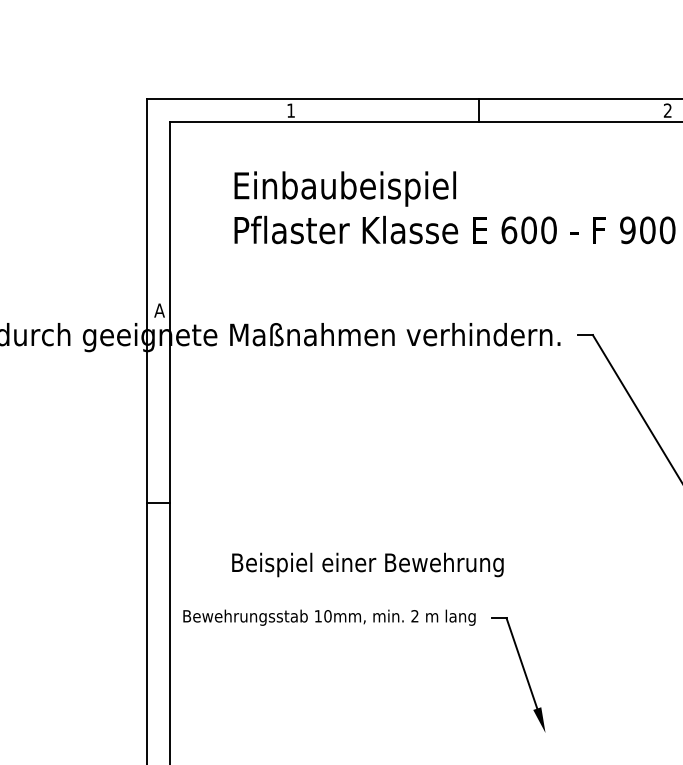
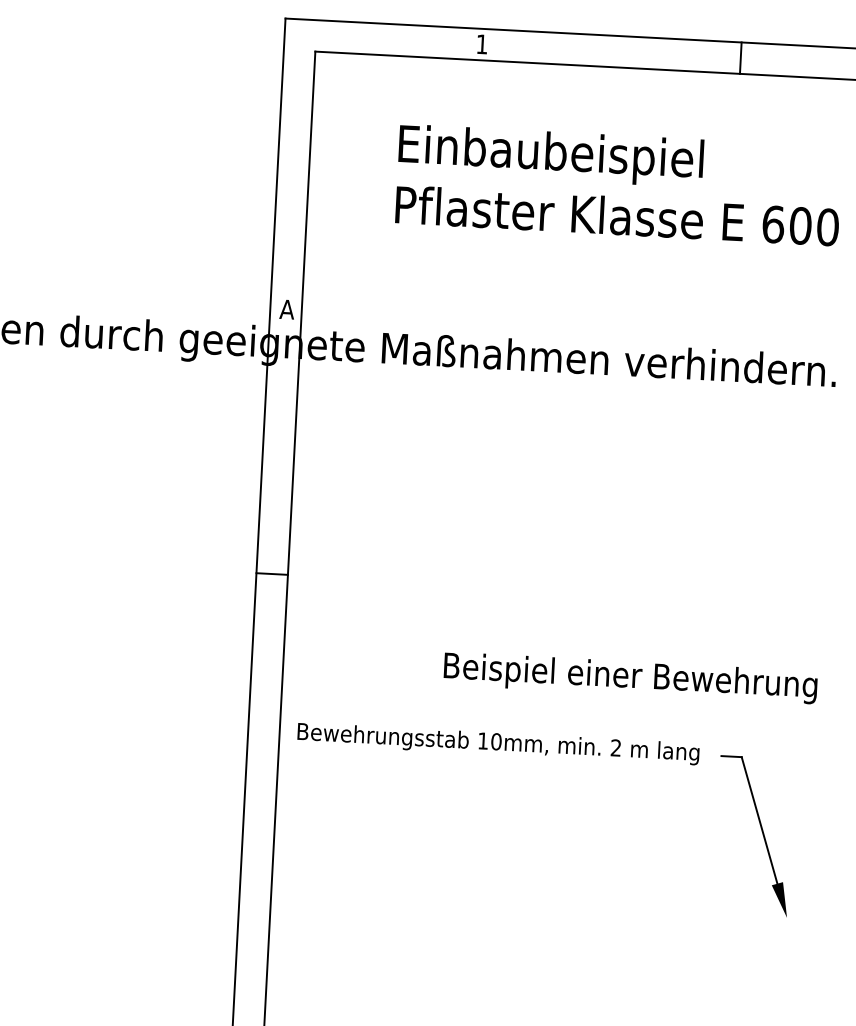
text: (367, 564) -> (630, 677), moved

